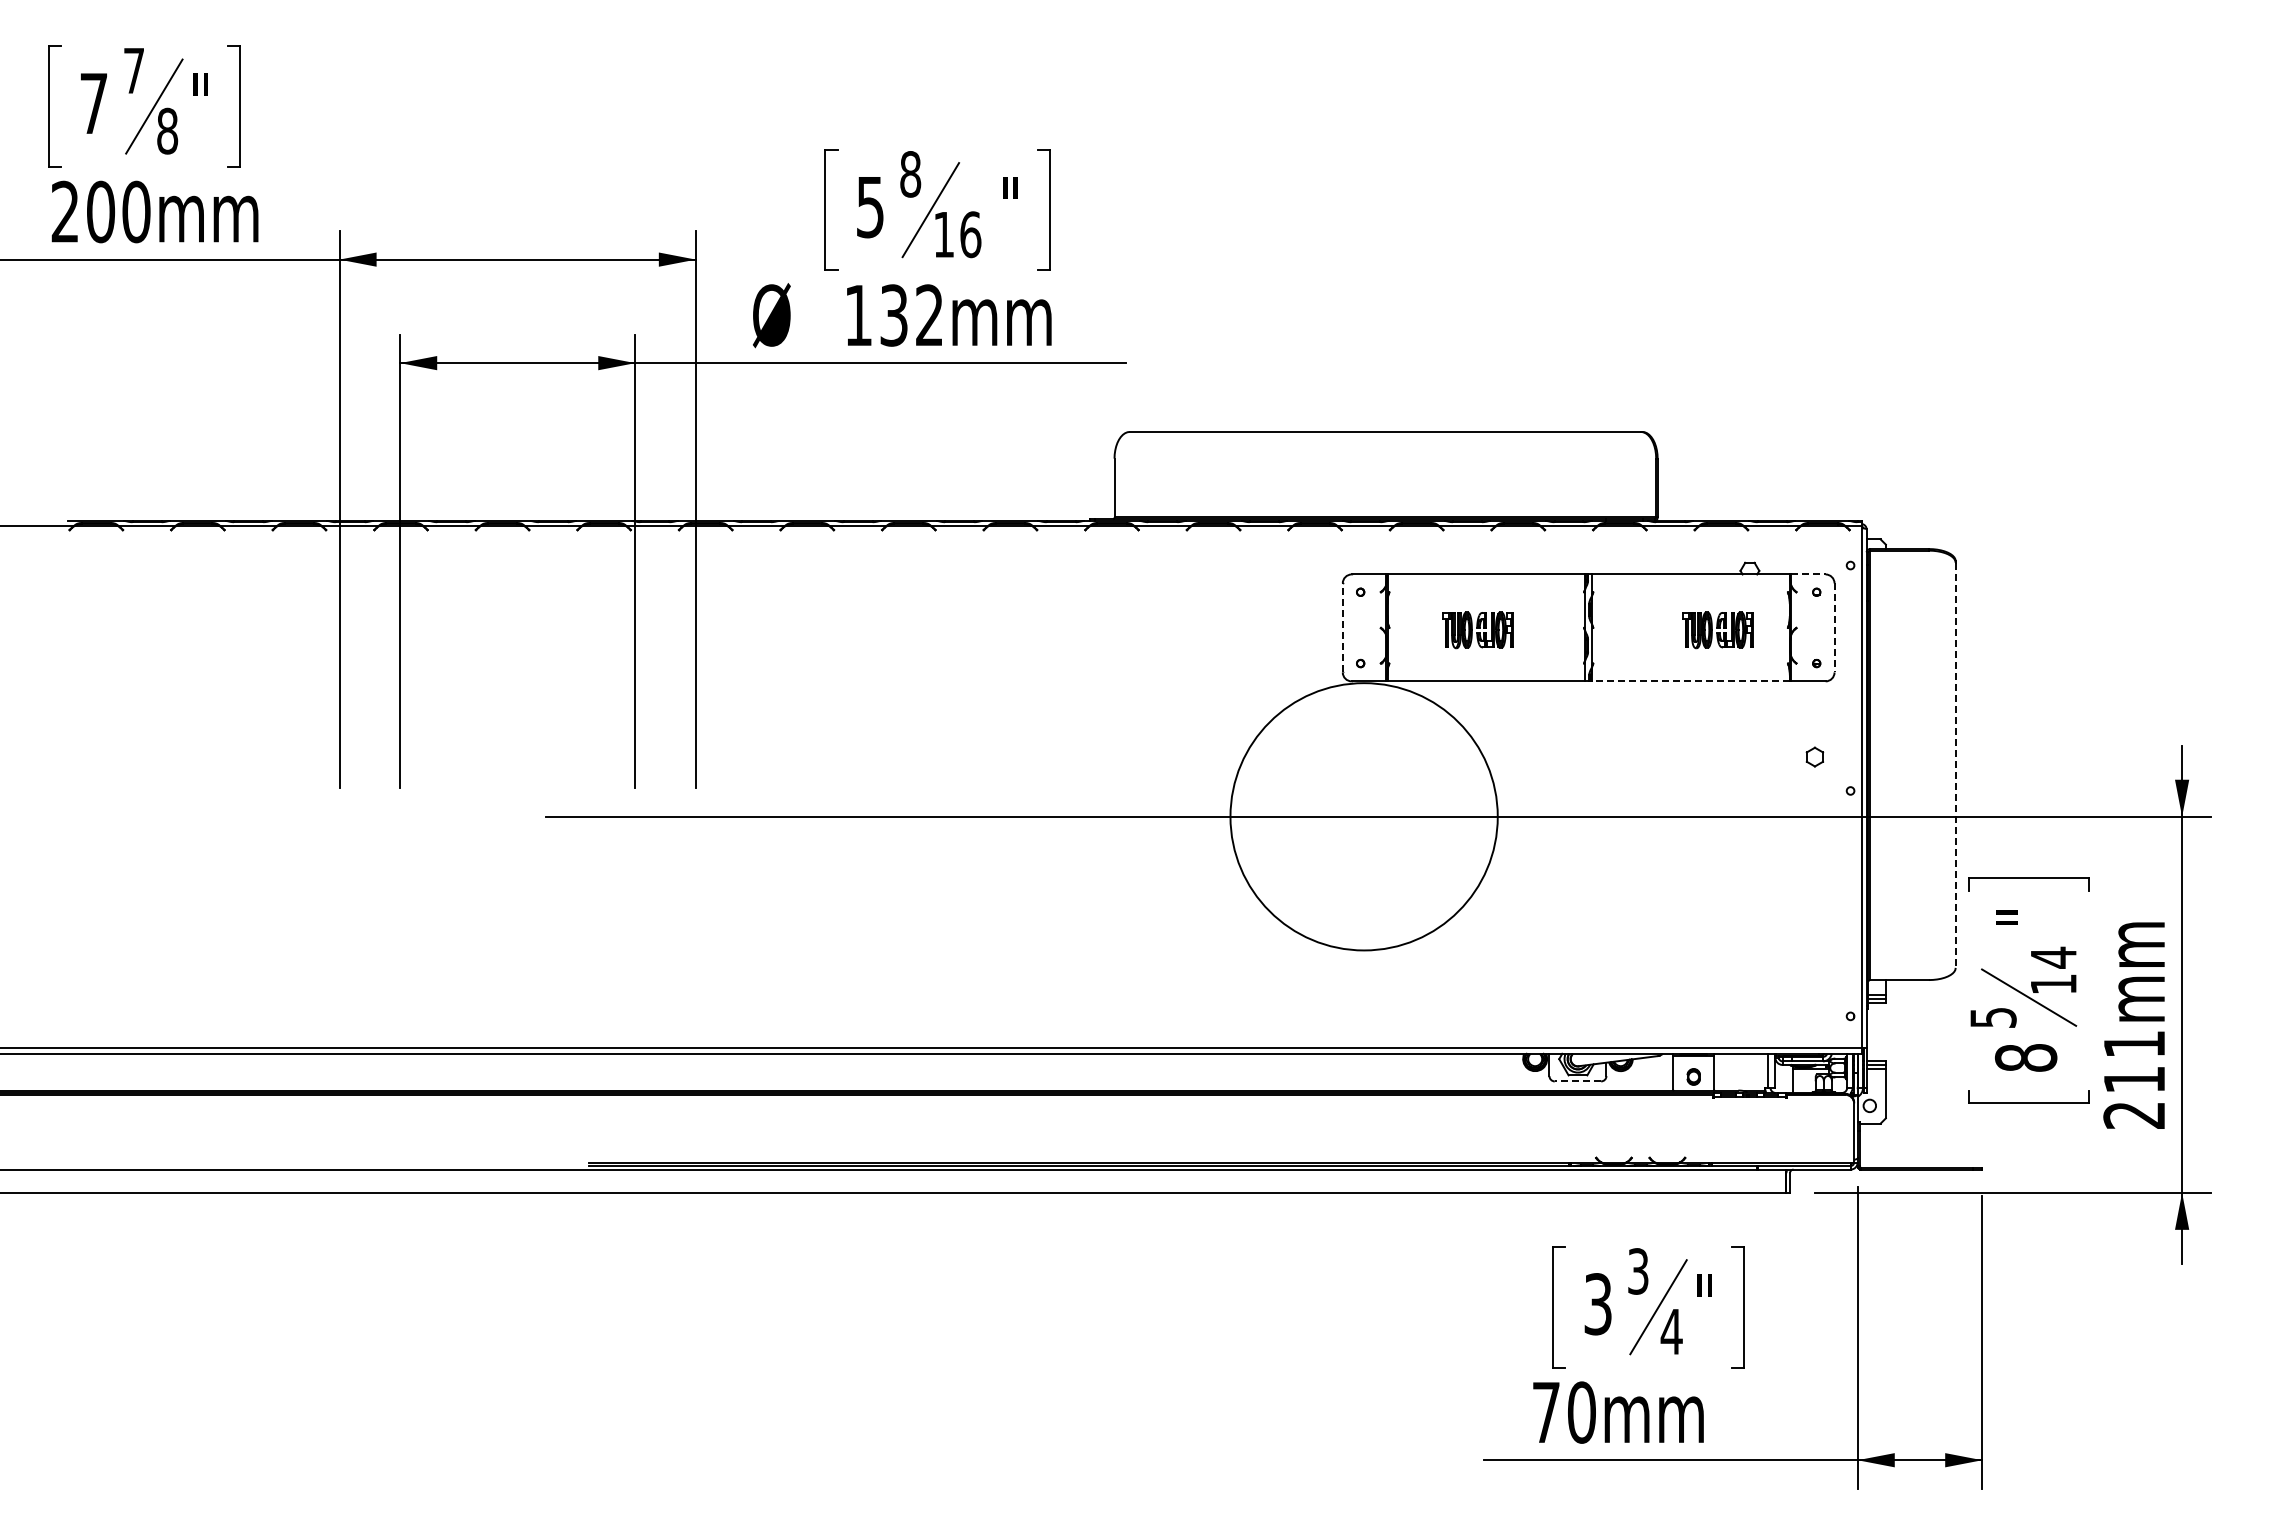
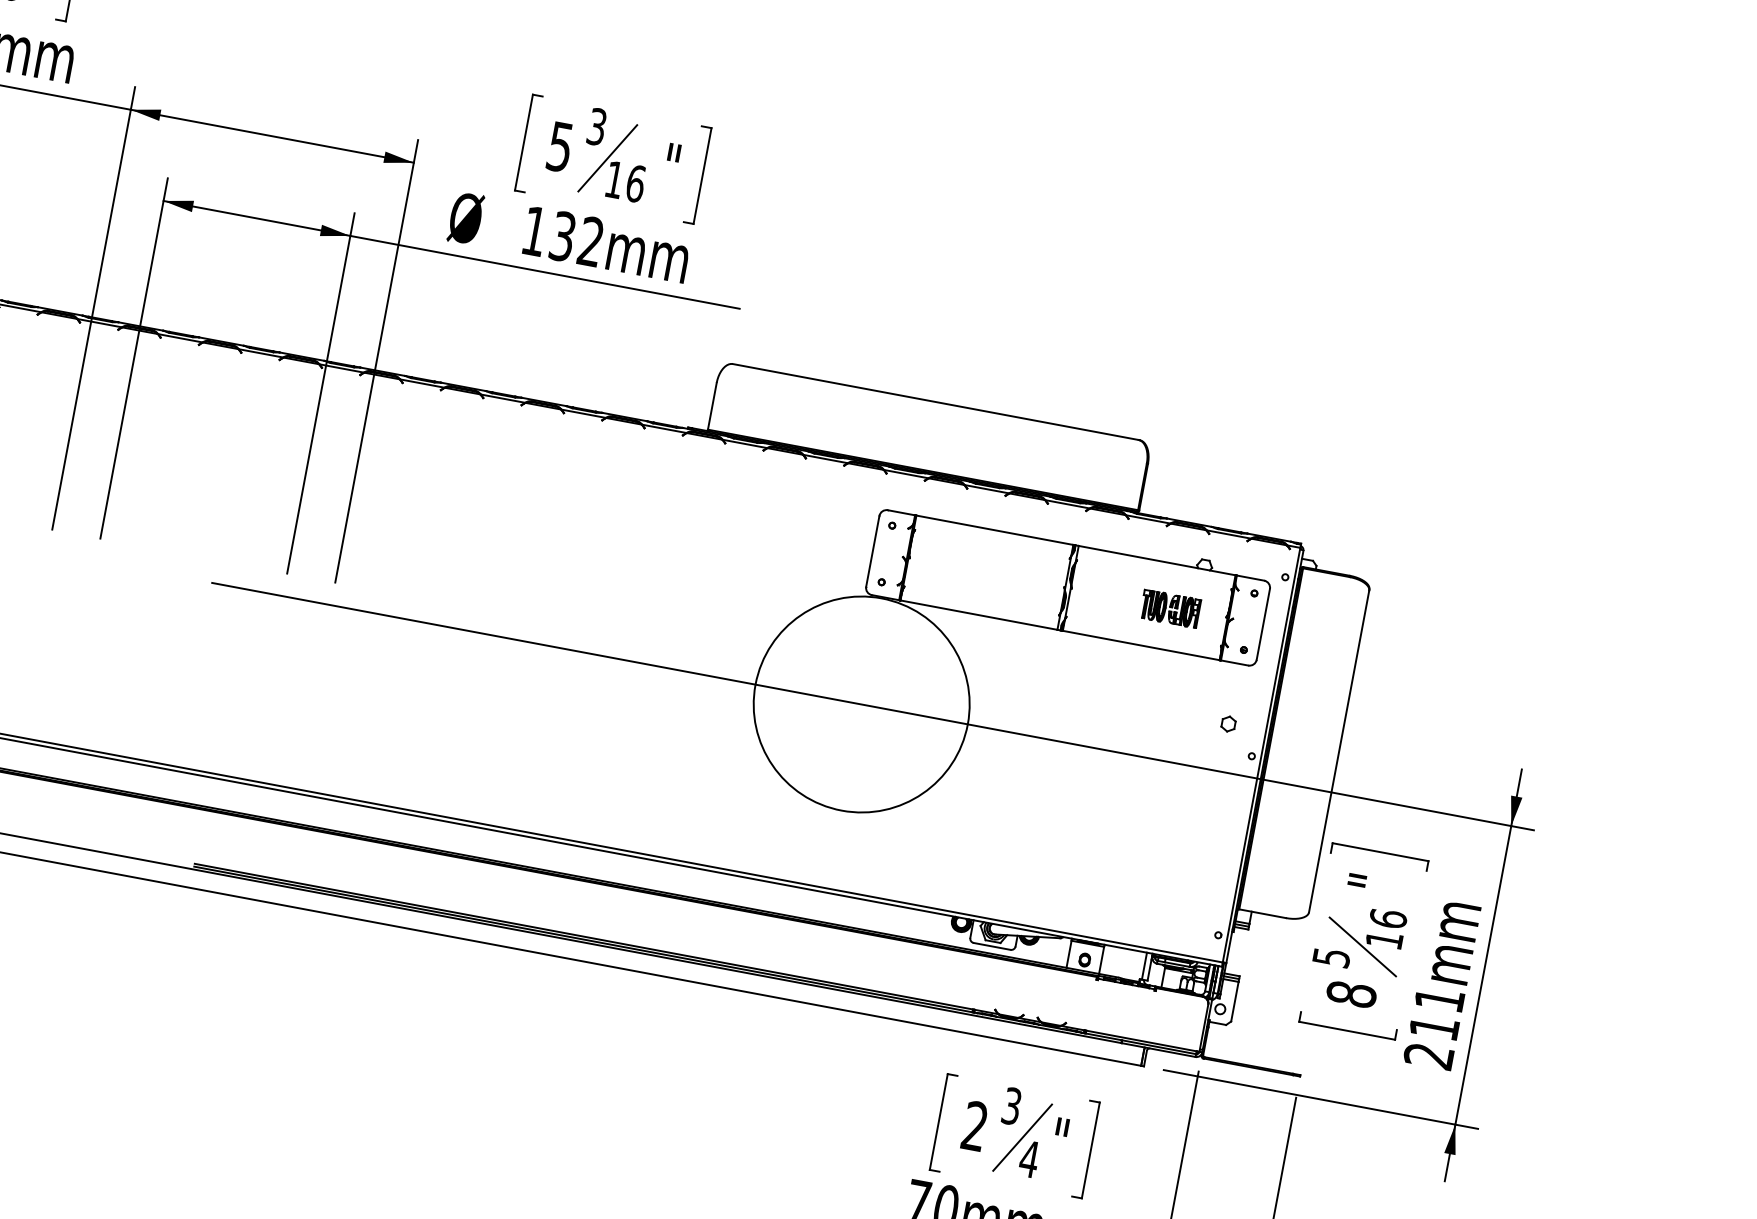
text: (910, 174) -> (596, 127), 8 -> 3
line: (1808, 574) -> (1250, 578), dashed -> solid
line: (1342, 627) -> (872, 550), dashed -> solid
line: (1834, 627) -> (1263, 624), dashed -> solid
part: (1477, 630) -> (979, 573), removed
line: (1690, 681) -> (1140, 645), dashed -> solid
line: (1955, 765) -> (1338, 751), dashed -> solid
text: (2053, 957) -> (1388, 918), 14 -> 16
line: (1577, 1081) -> (991, 946), dashed -> solid
text: (1597, 1304) -> (974, 1126), 3 -> 2

